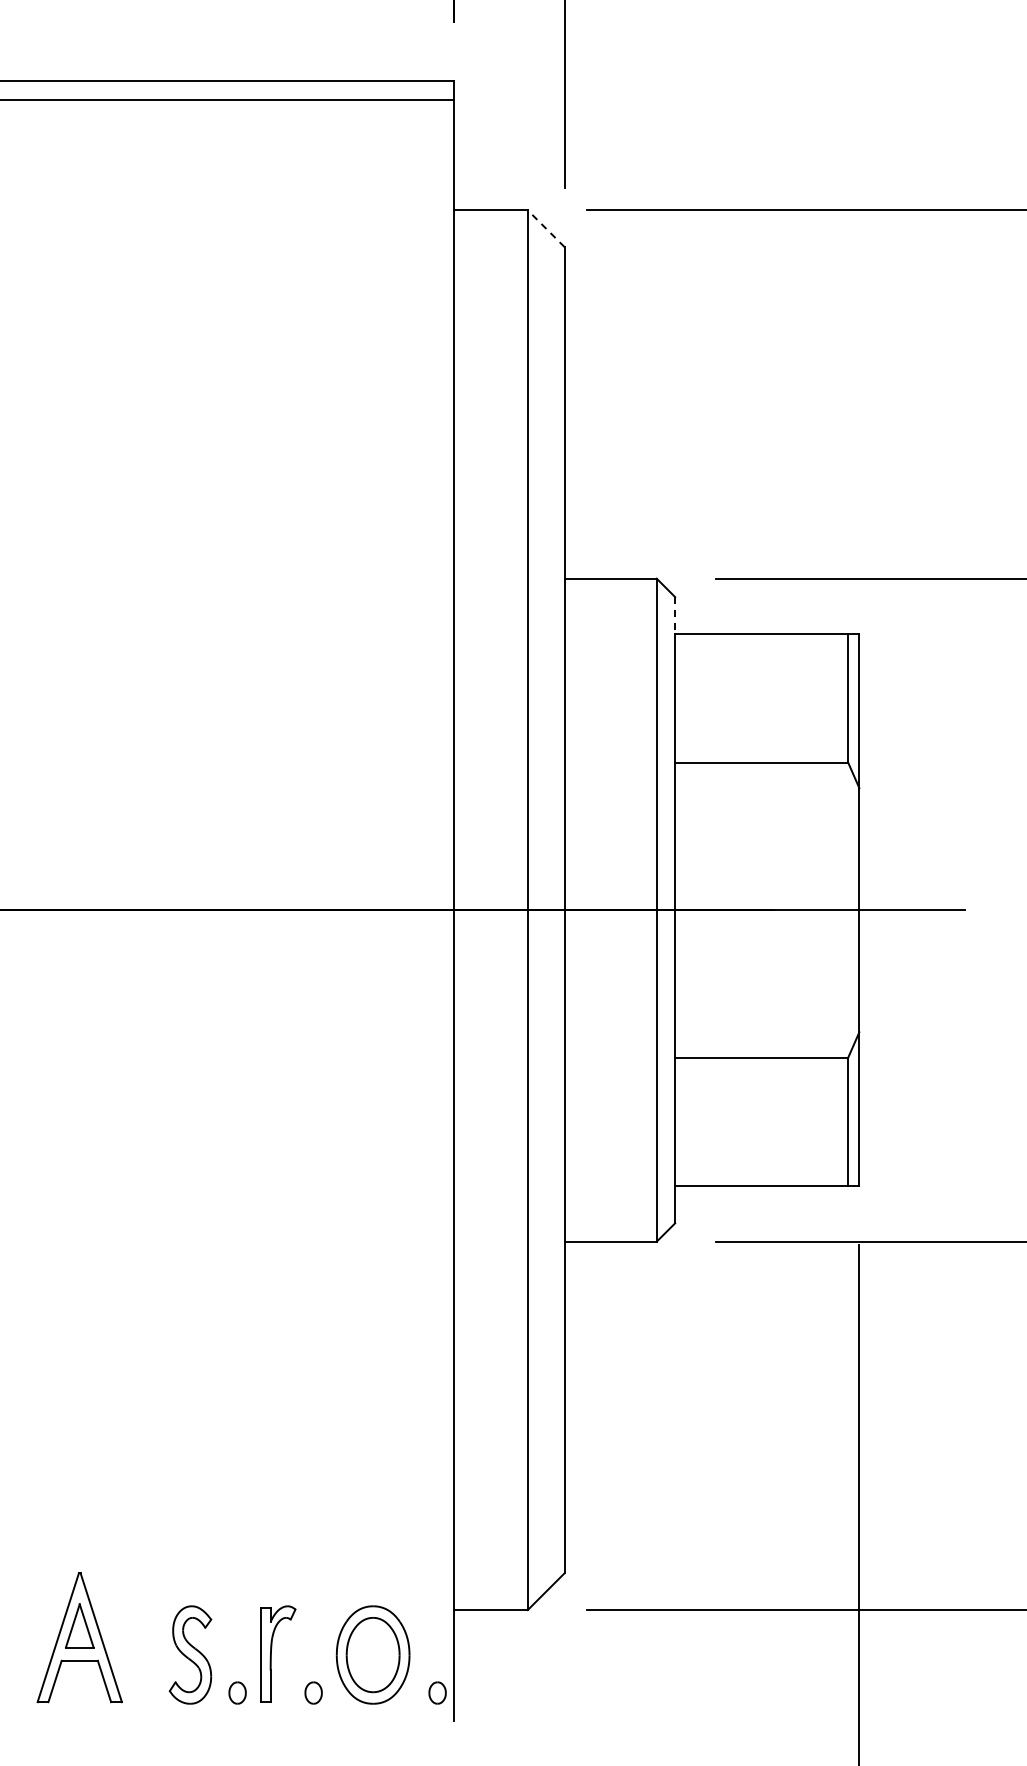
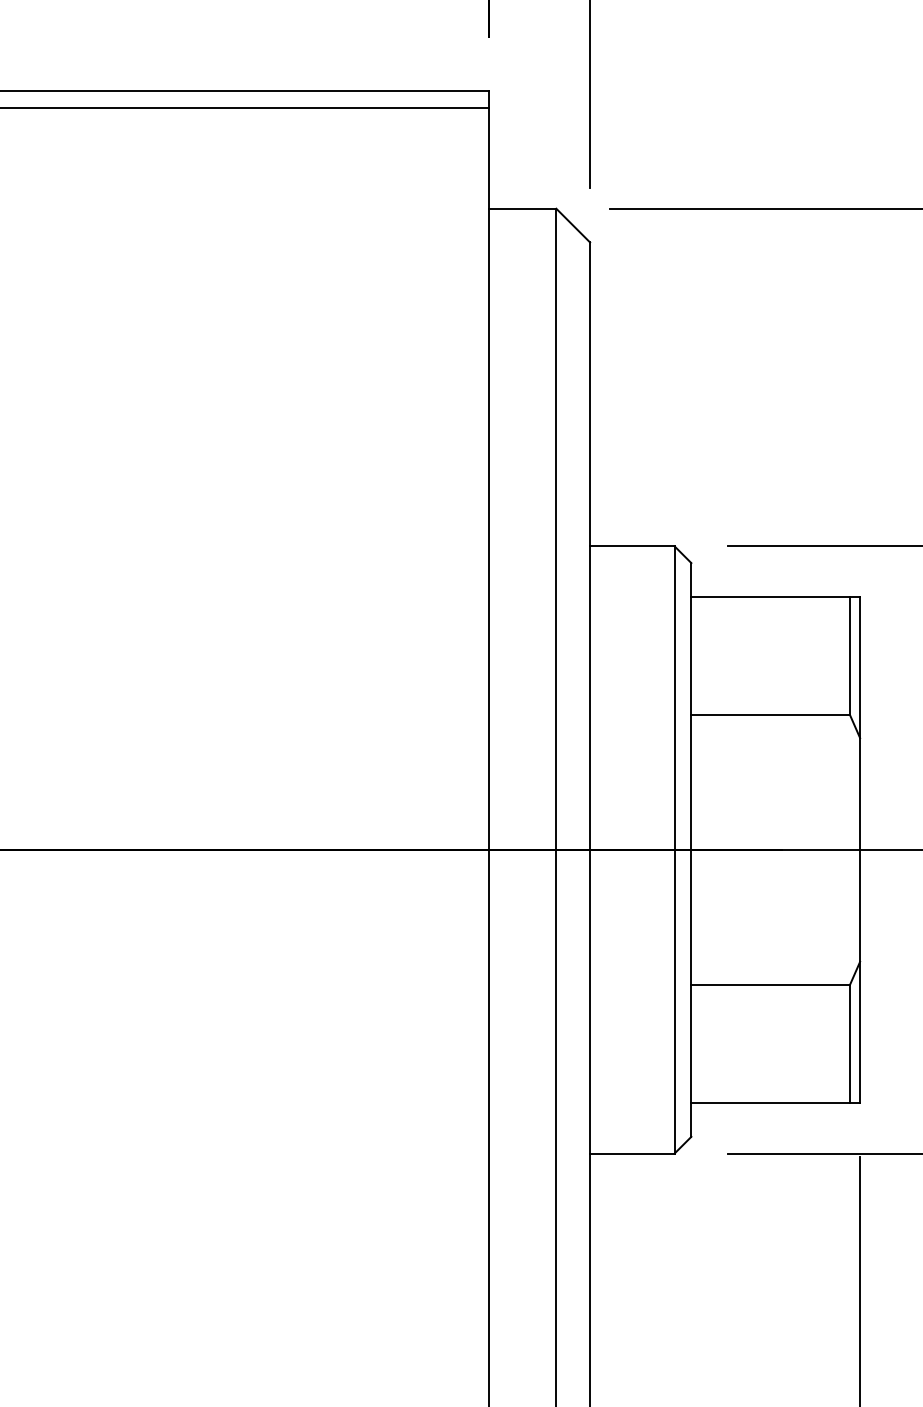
line: (545, 228) -> (572, 225), dashed -> solid
line: (675, 616) -> (691, 580), dashed -> solid

